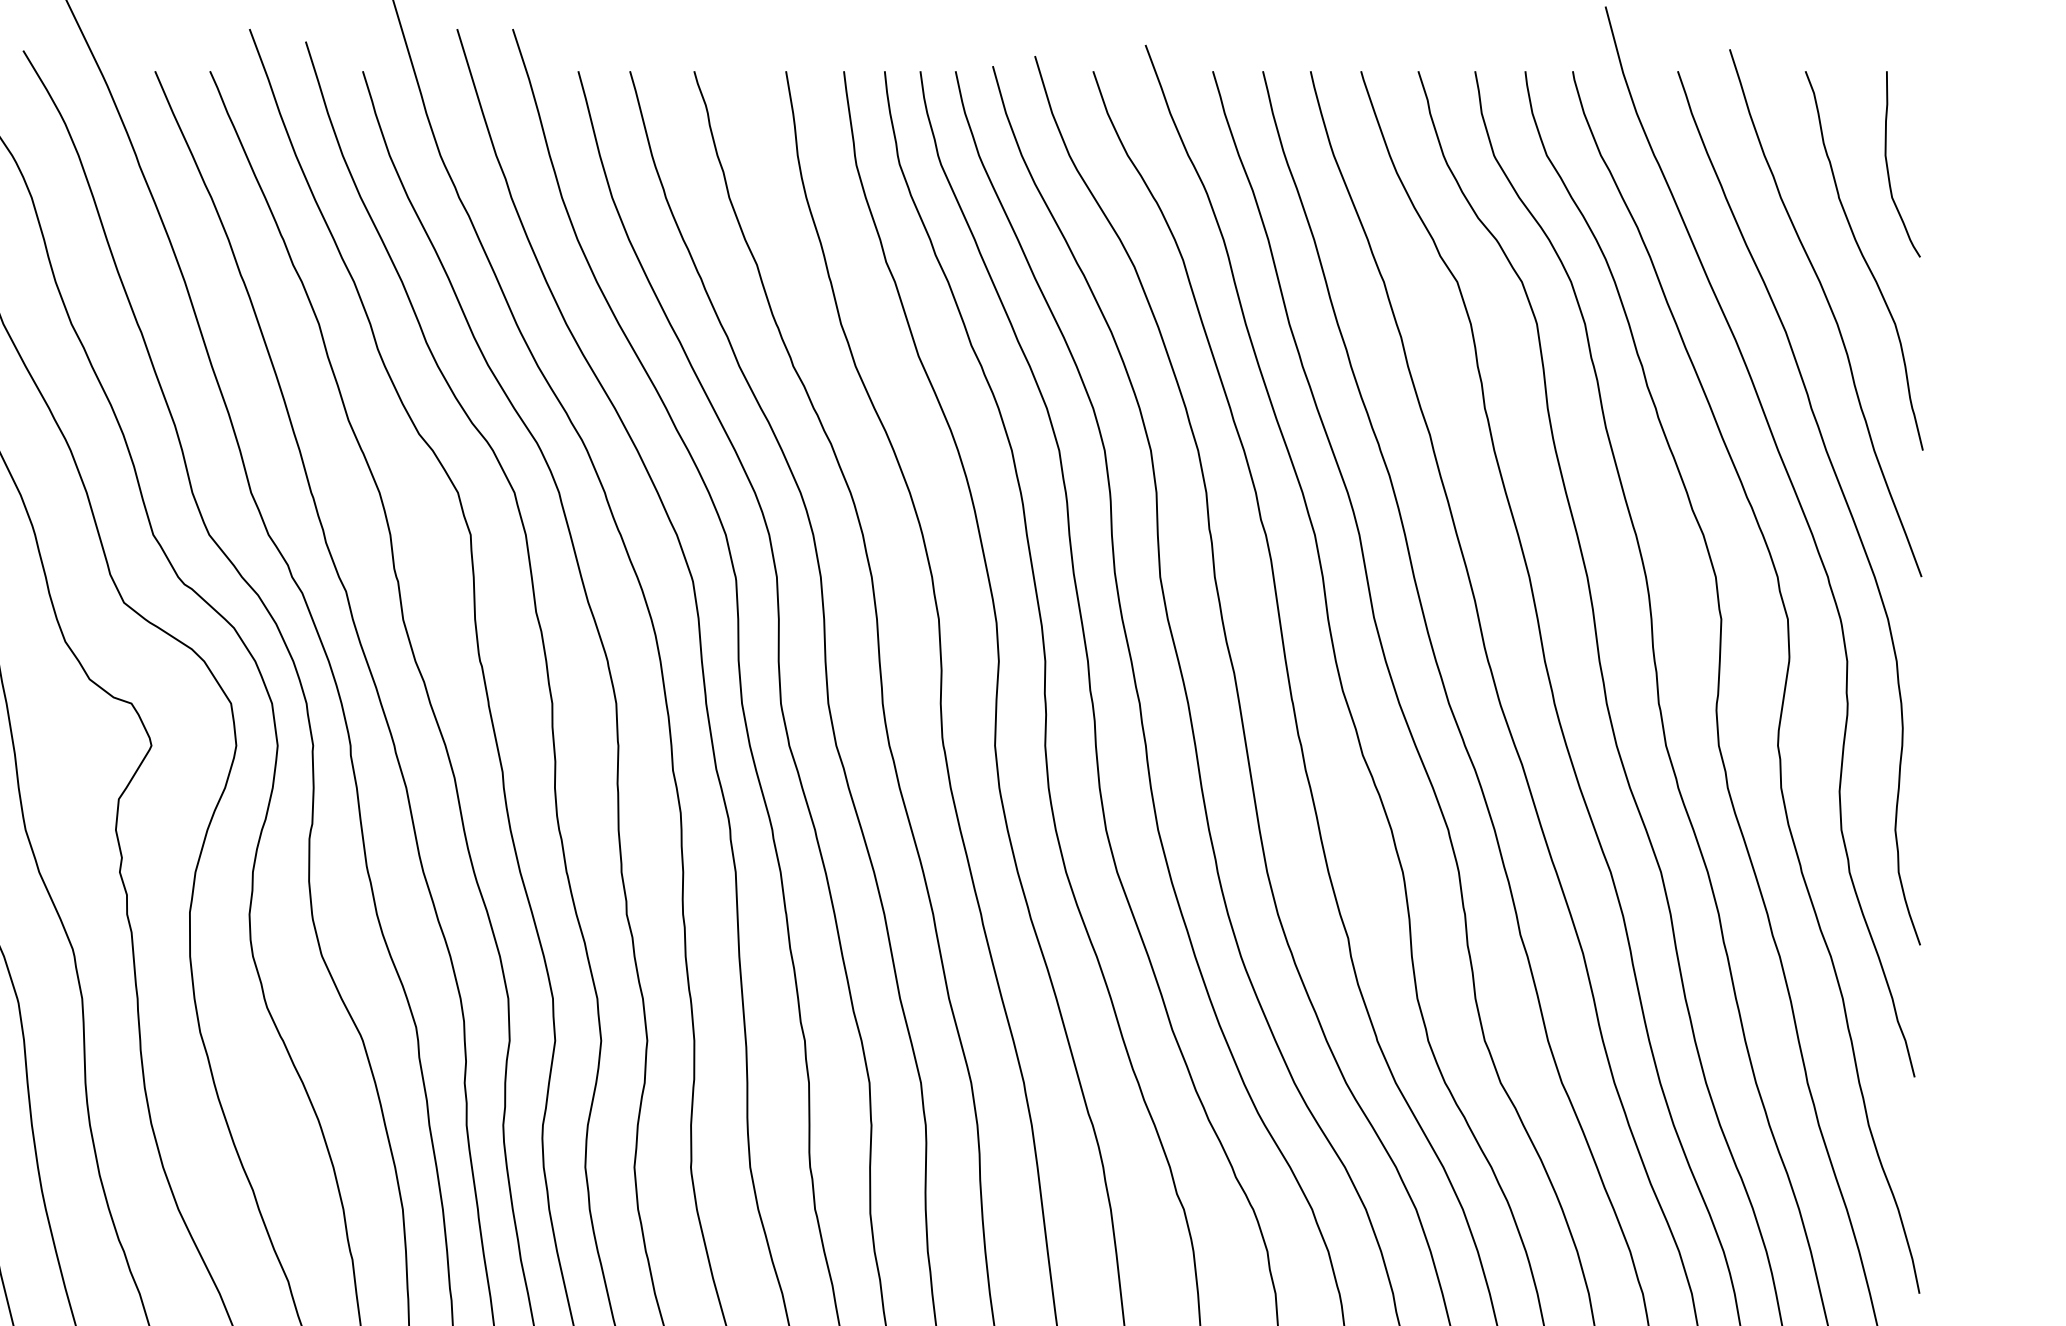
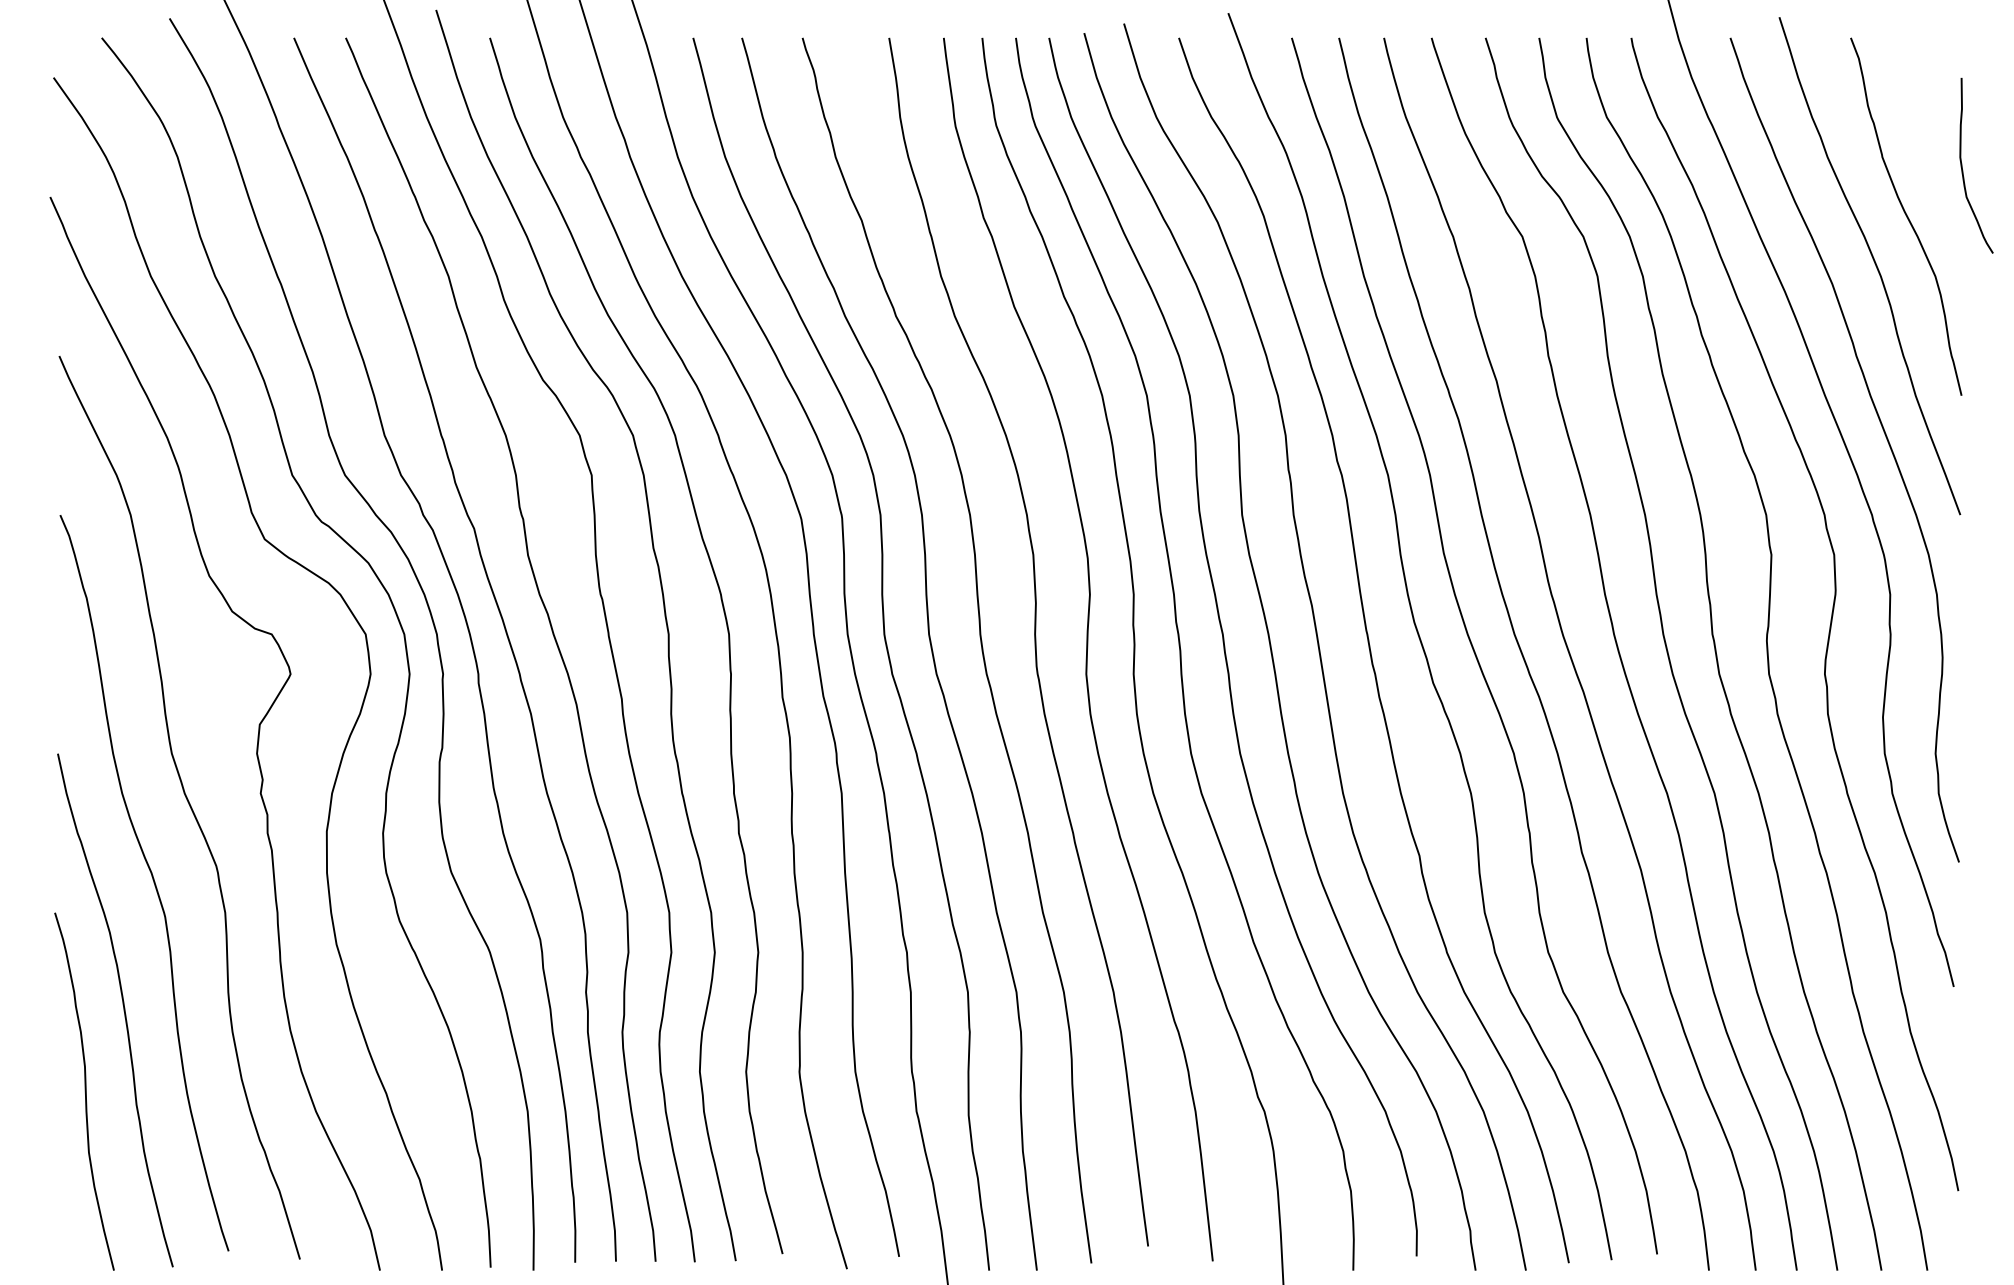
curve: (1888, 169) -> (1963, 170), moved

